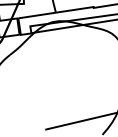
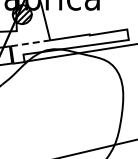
line: (37, 15) -> (30, 43), solid -> dashed

